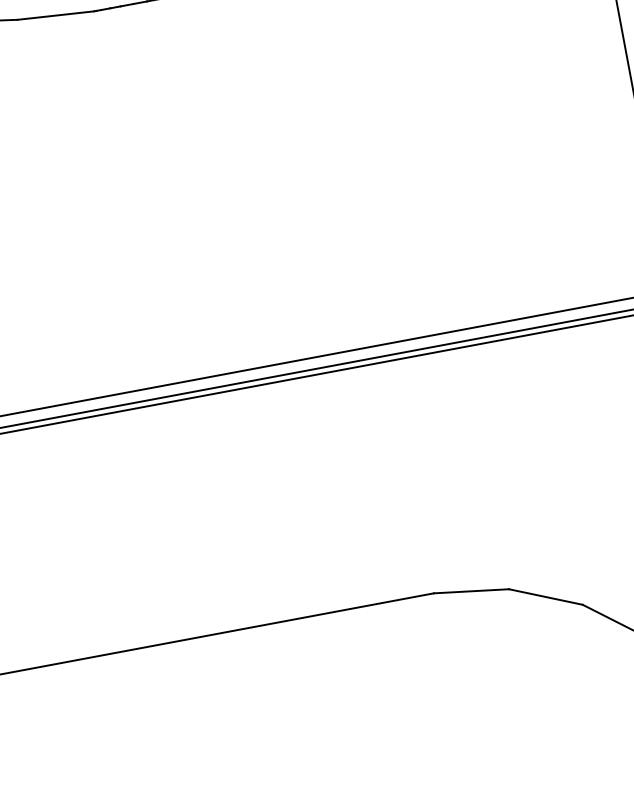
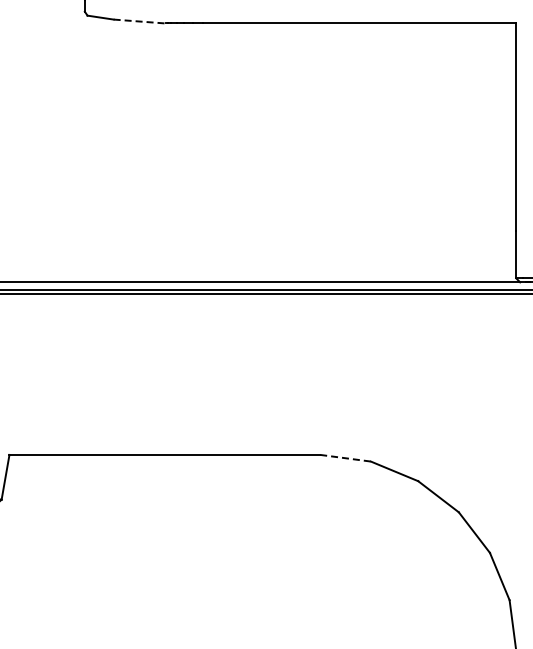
line: (56, 15) -> (140, 21), solid -> dashed
line: (471, 591) -> (345, 458), solid -> dashed

